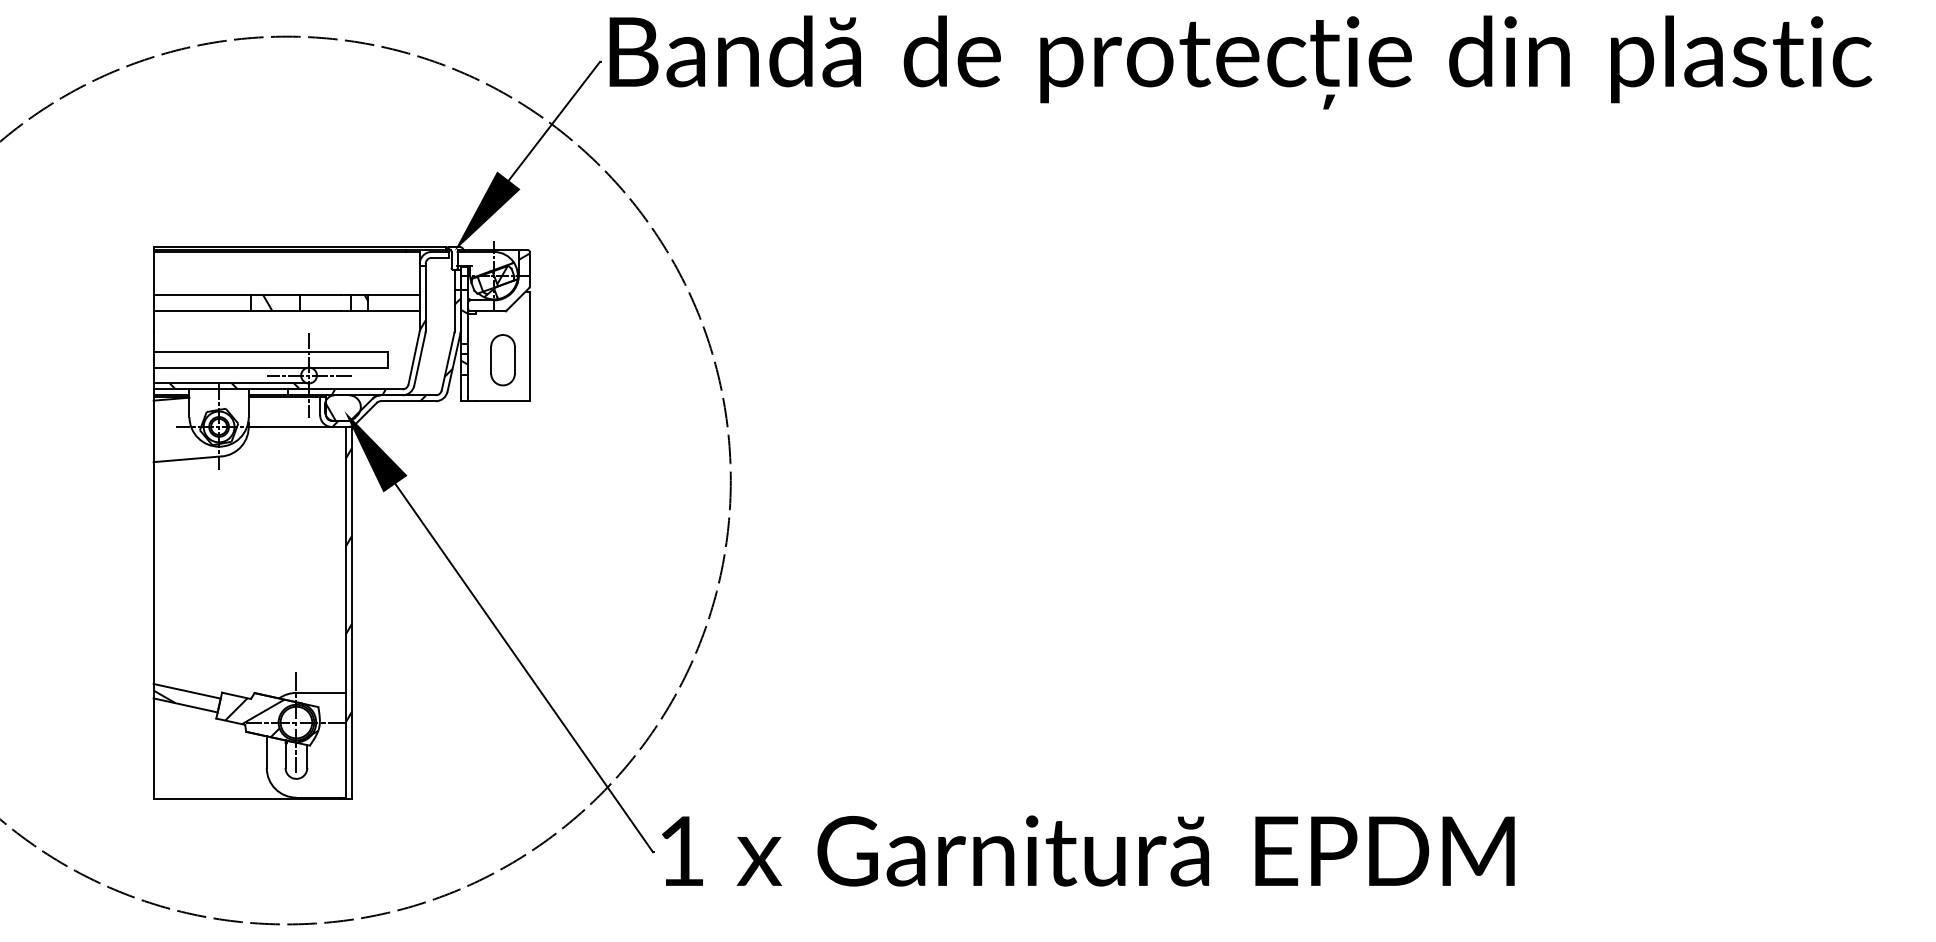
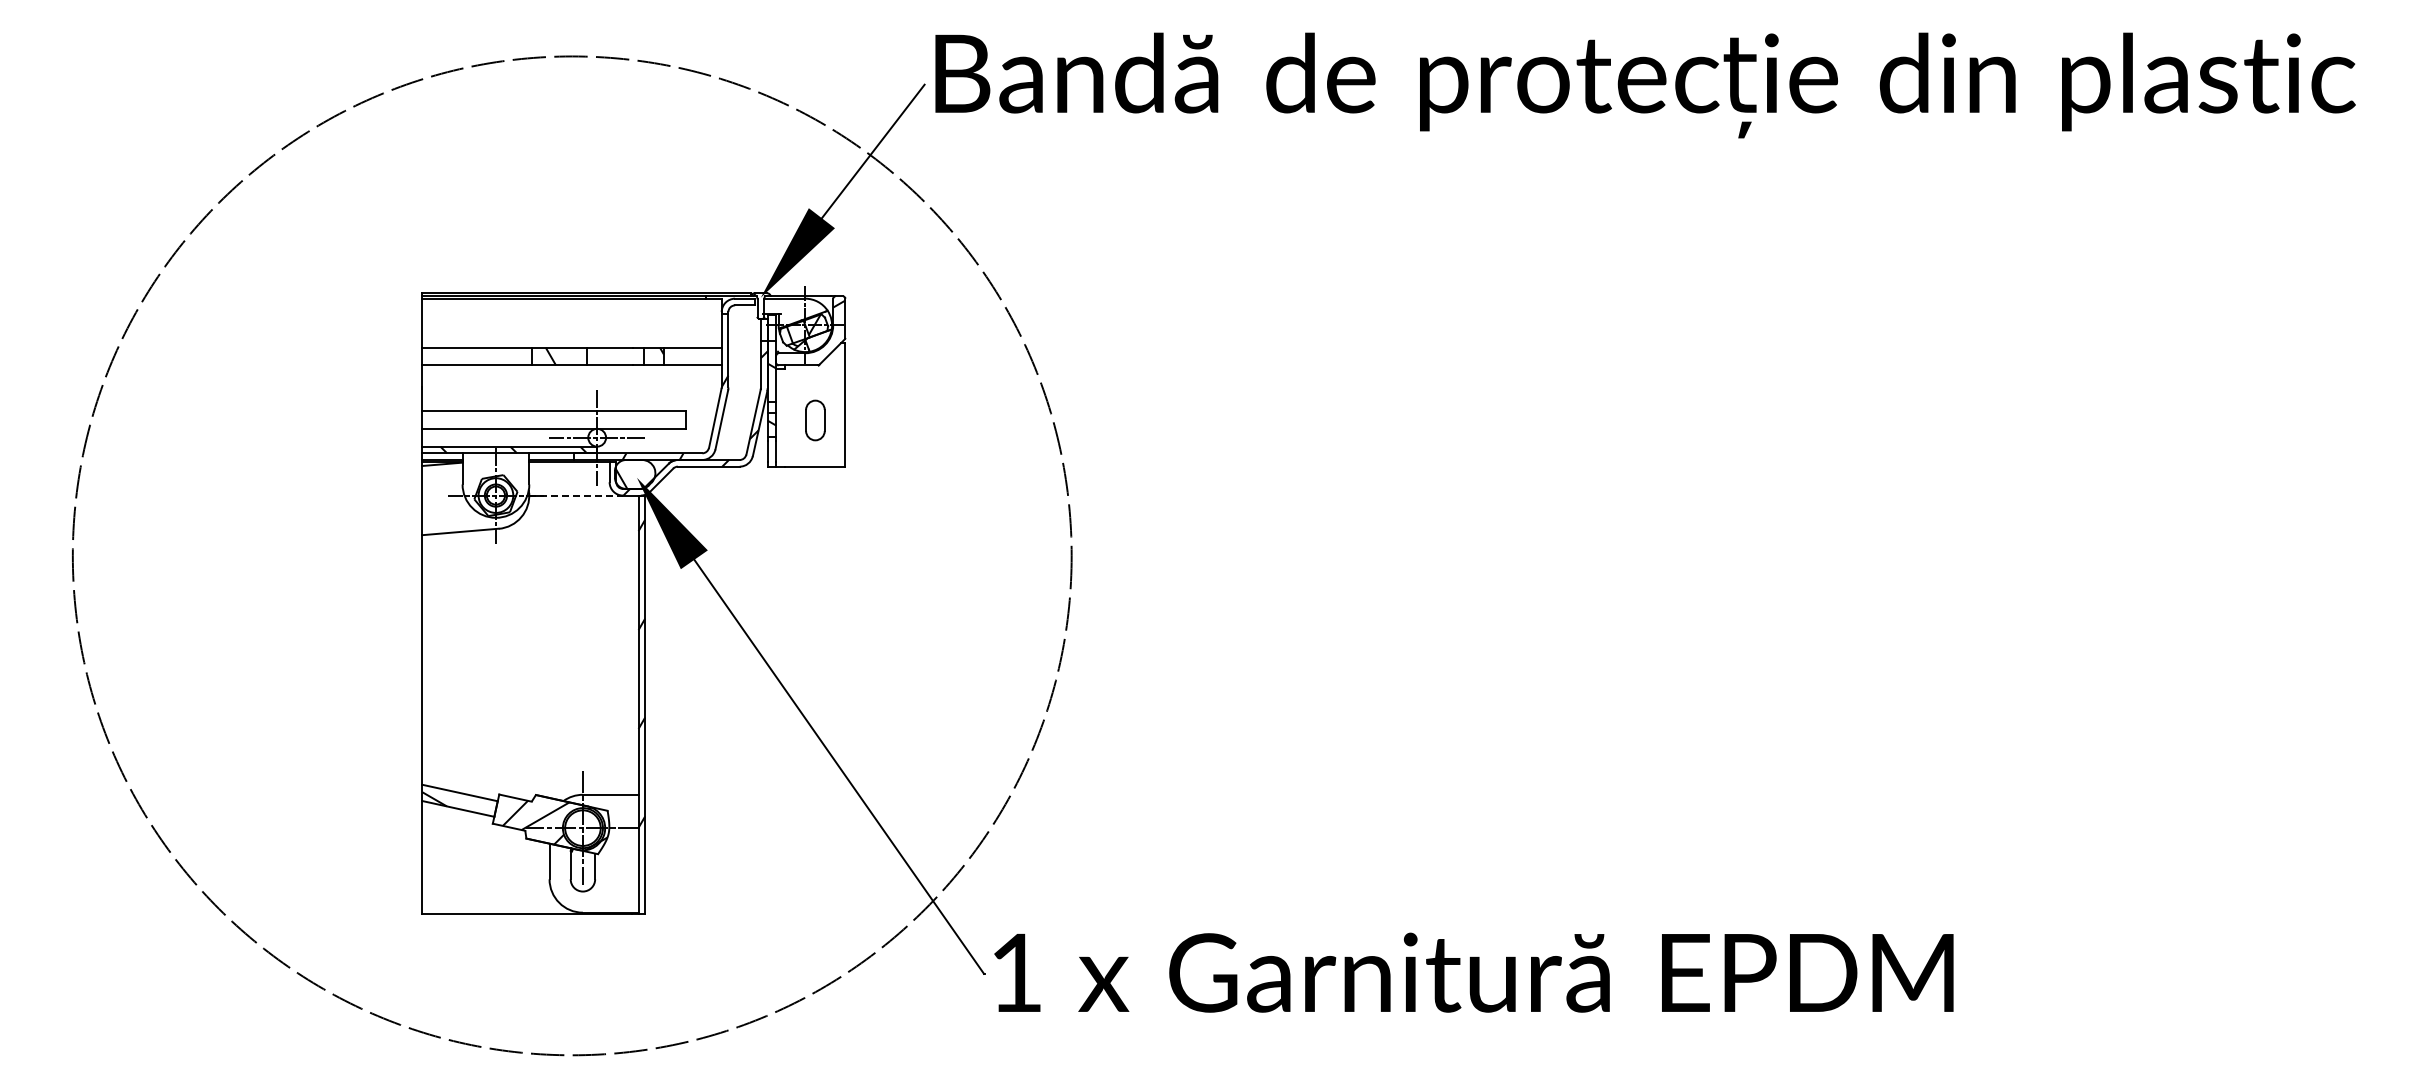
part: (503, 360) -> (815, 420), size x0.7
line: (290, 426) -> (576, 495), solid -> dashed

